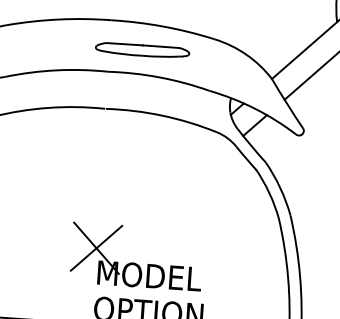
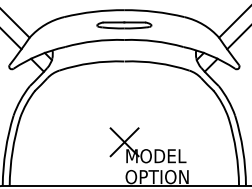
part: (142, 50) -> (124, 25), moved

